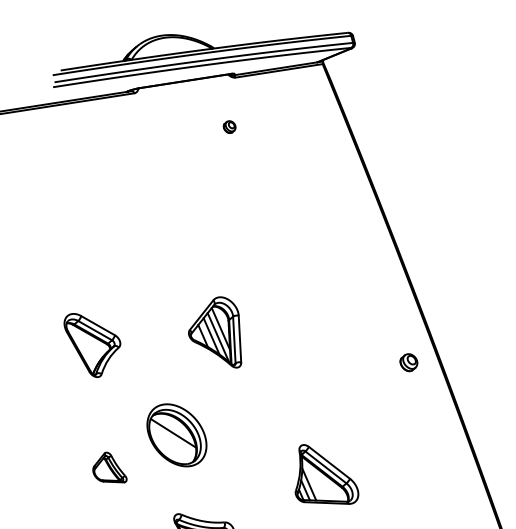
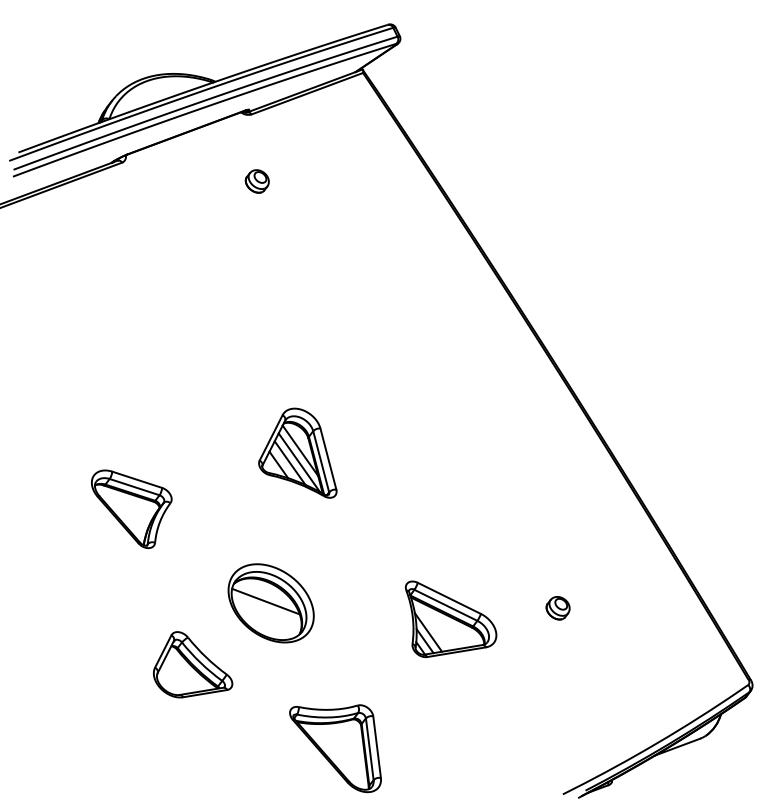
part: (229, 126) -> (256, 181), size x1.43
part: (408, 362) -> (557, 608), moved
part: (111, 468) -> (193, 664), size x1.67
part: (327, 478) -> (450, 619), moved

